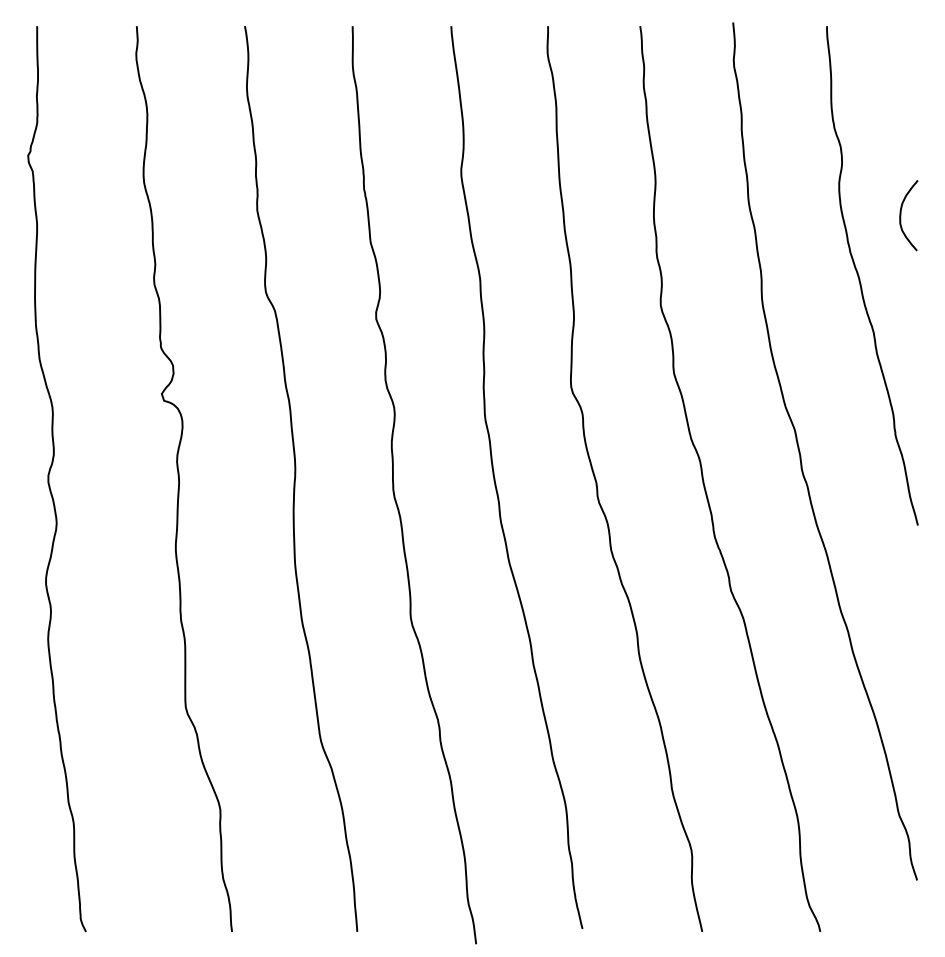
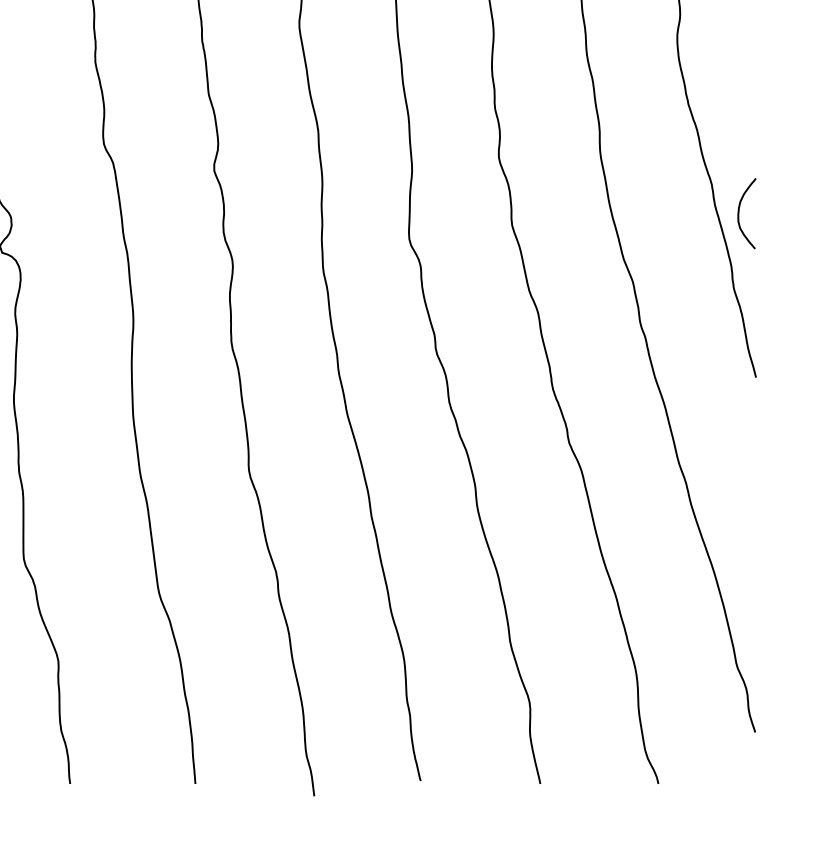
curve: (901, 215) -> (739, 213), moved

